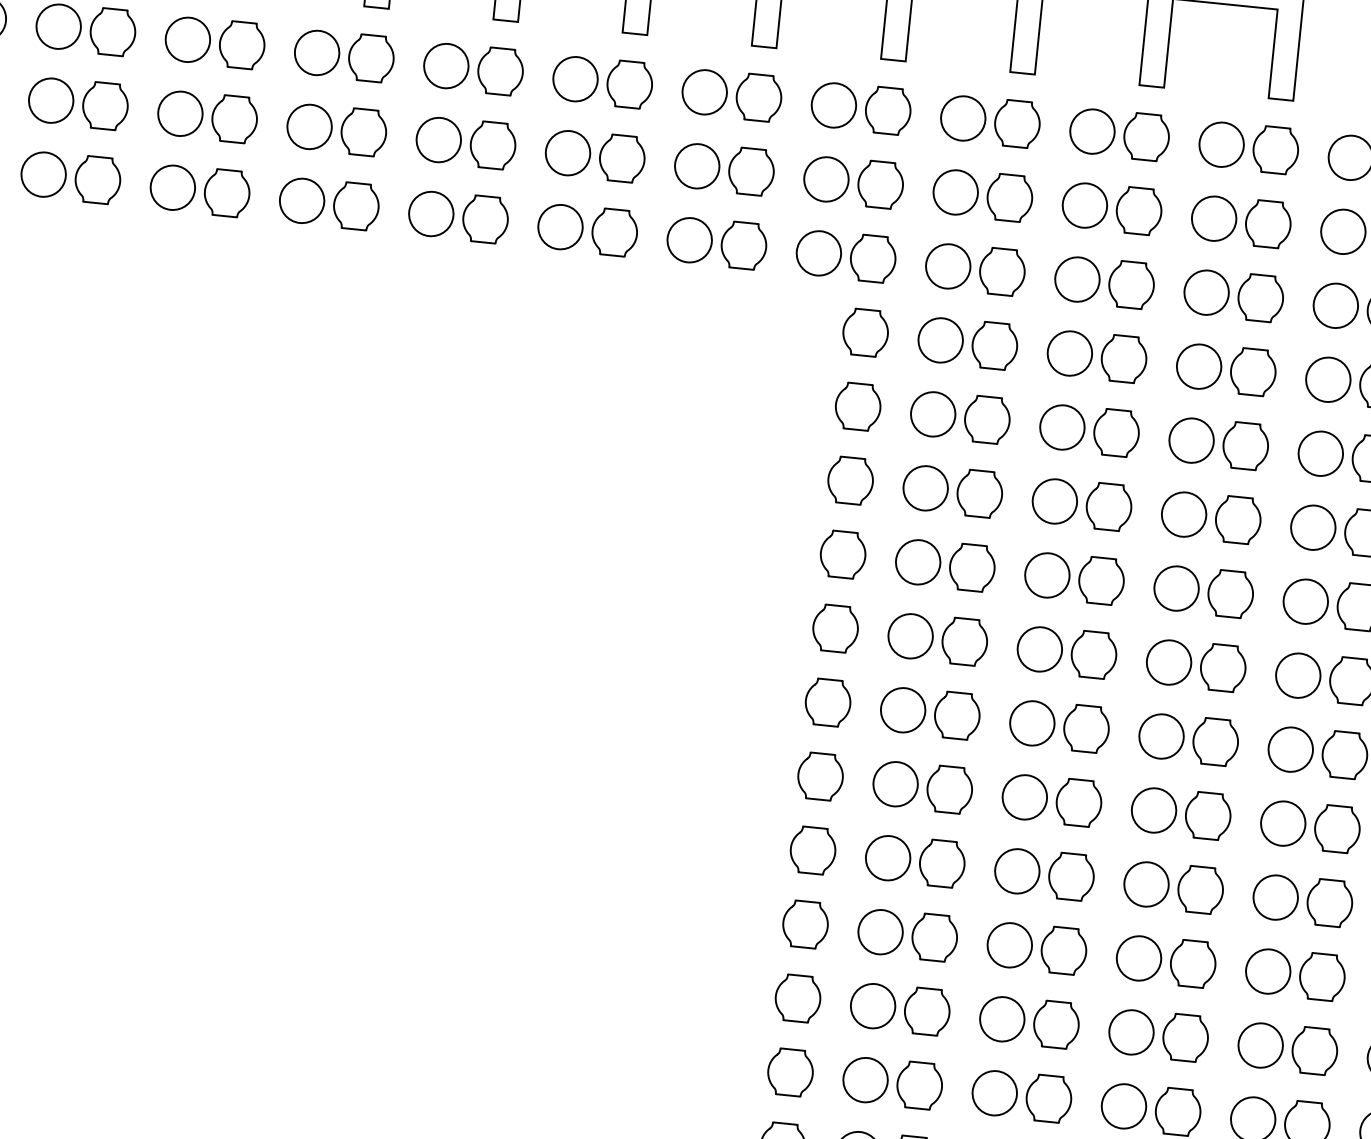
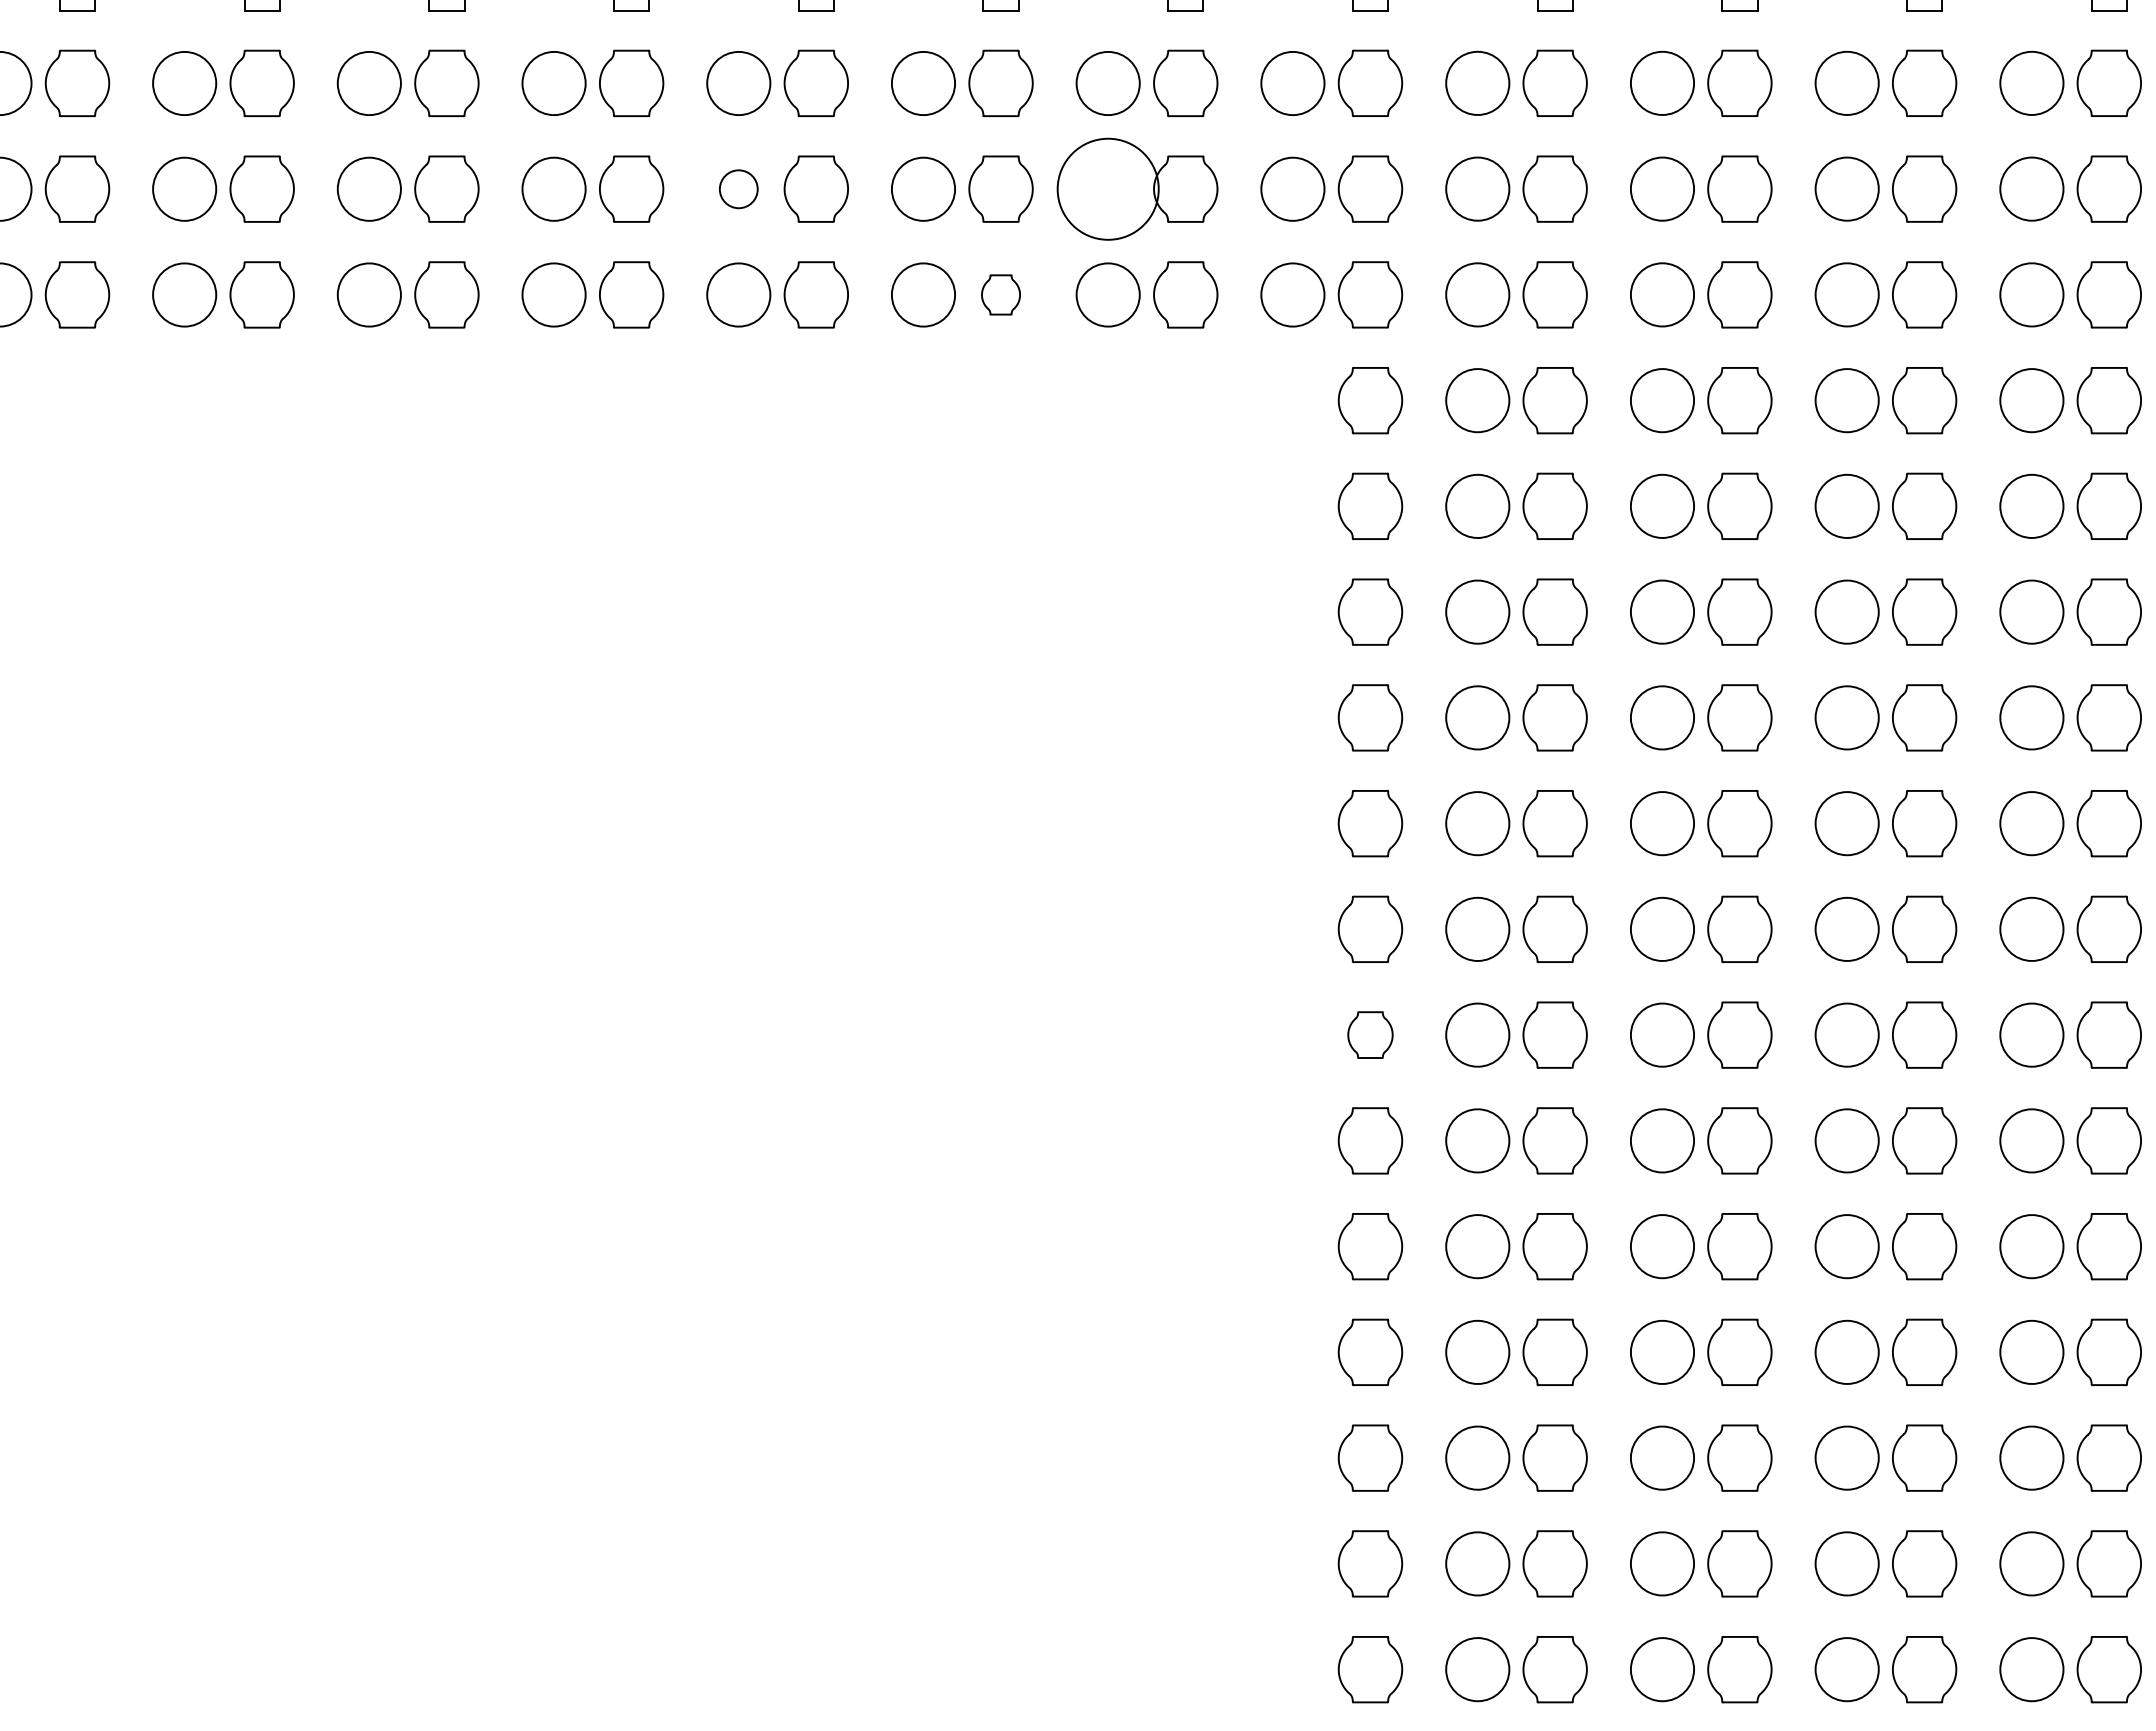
circle: (438, 139) -> (738, 188), size x0.6
circle: (696, 165) -> (1107, 188), size x1.6
part: (614, 232) -> (1000, 294), size x0.6
part: (820, 776) -> (1370, 1034), size x0.7

